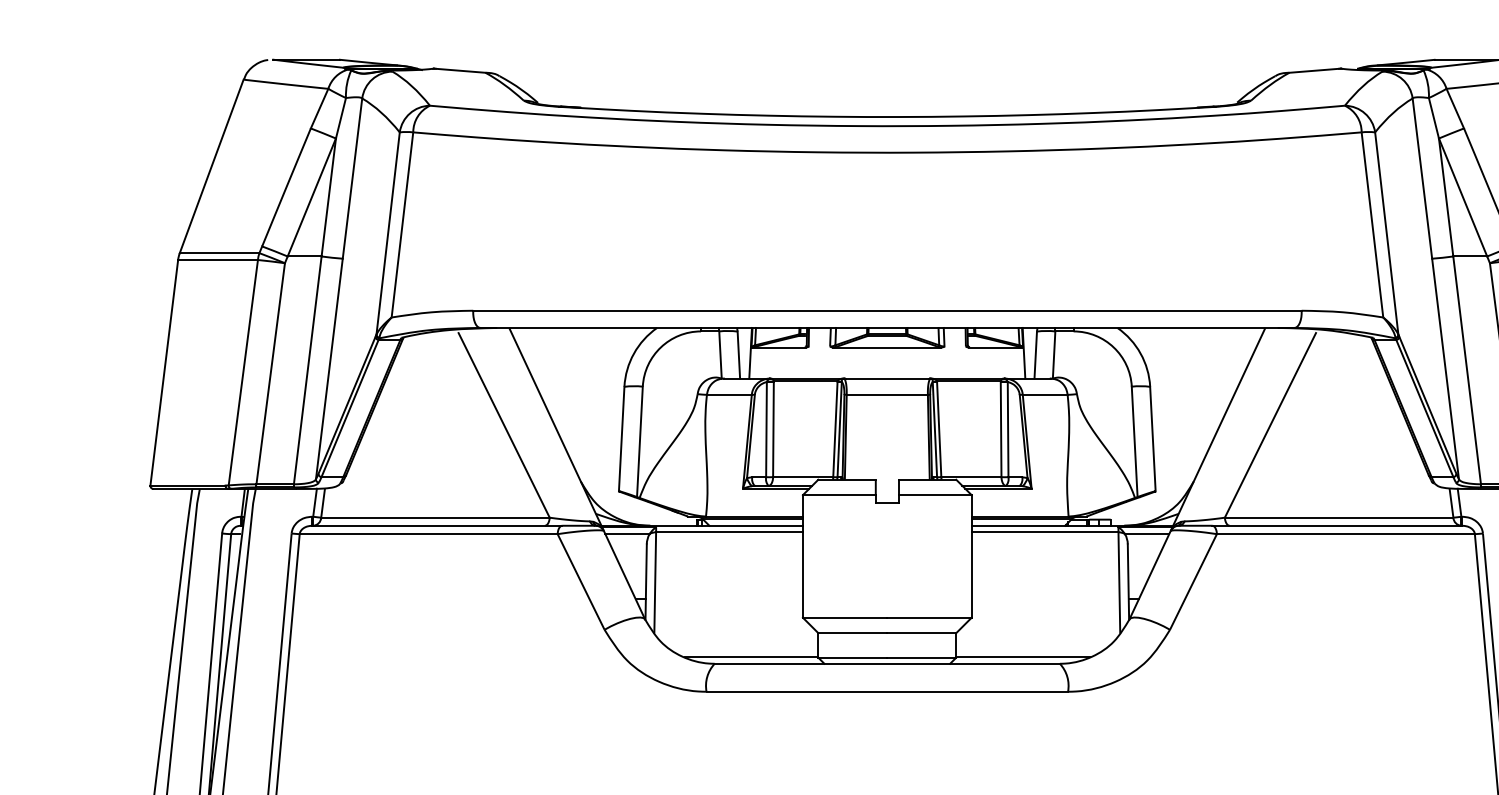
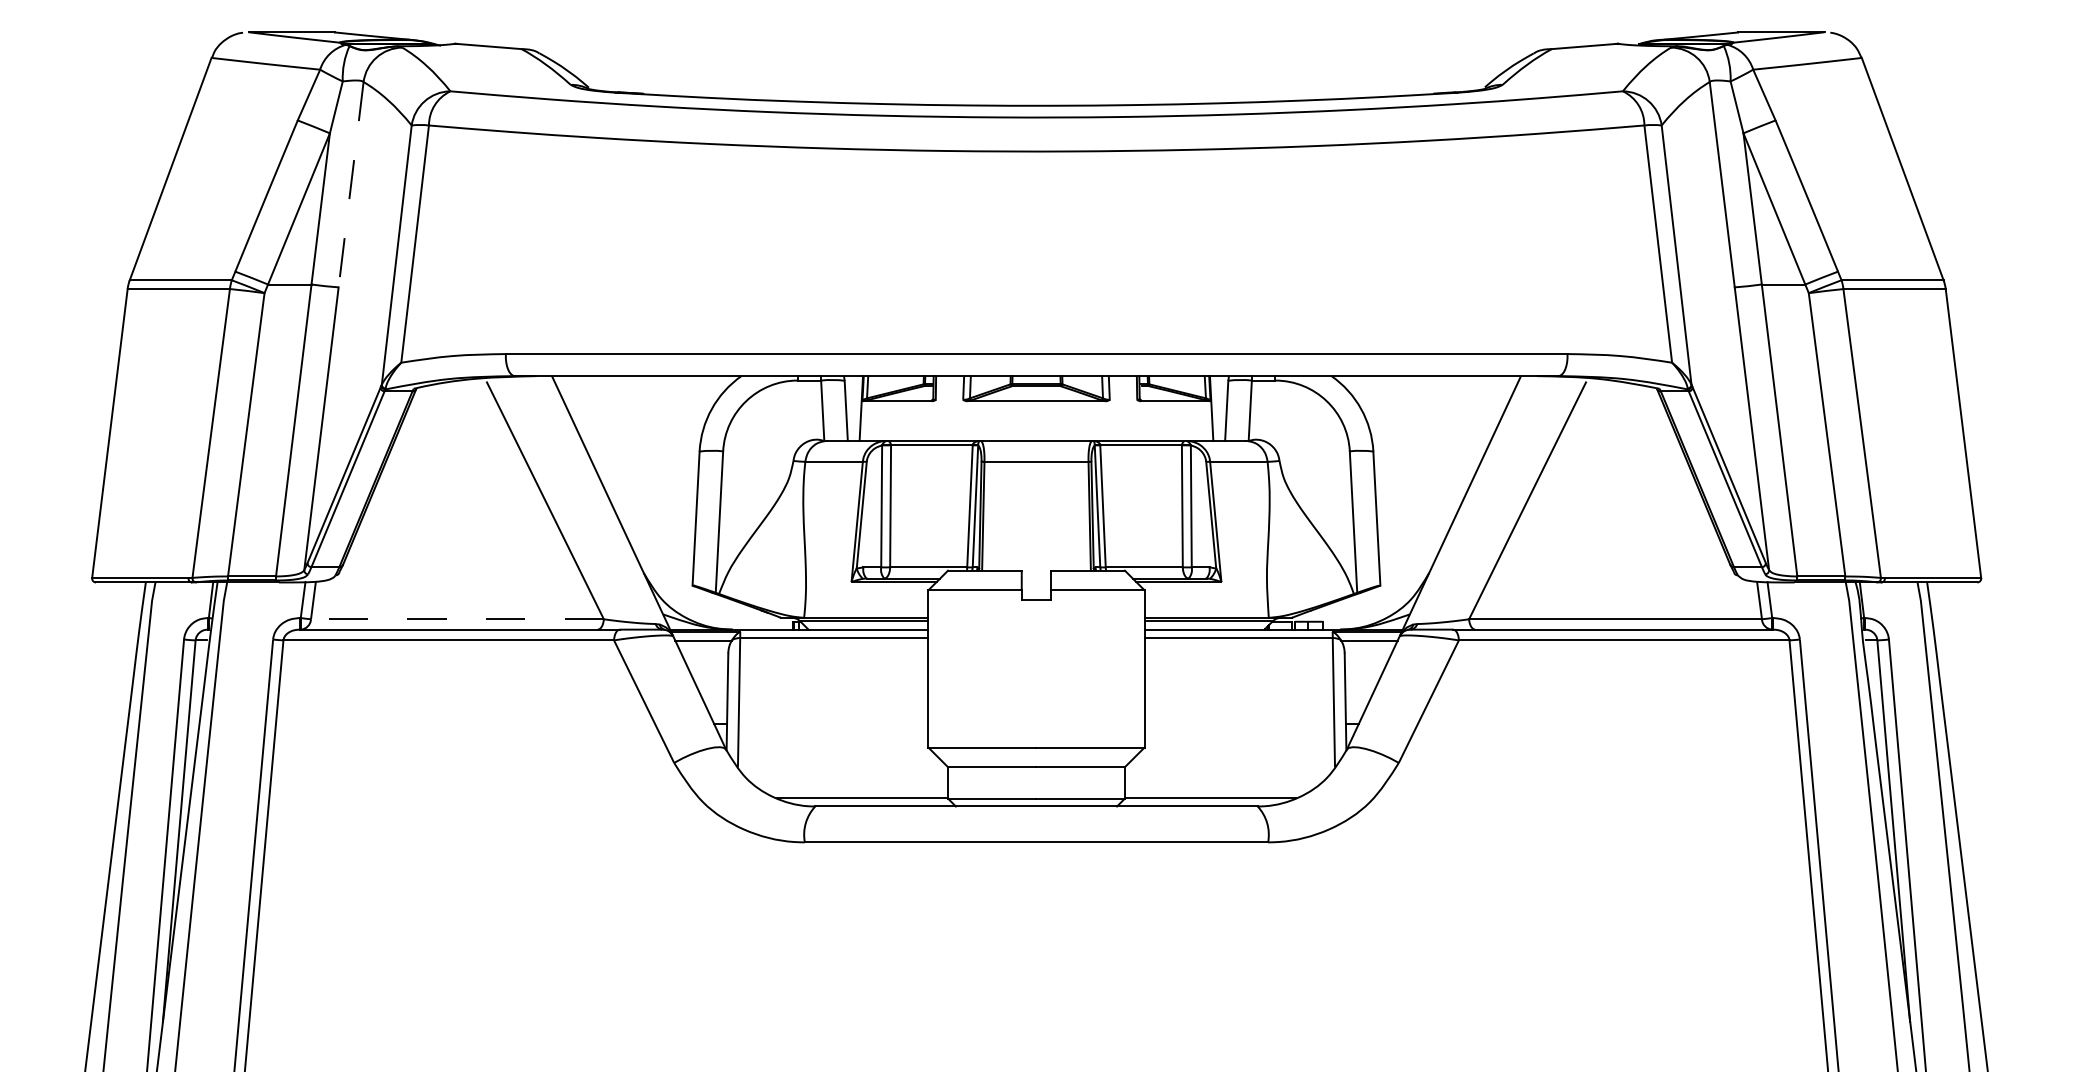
line: (352, 179) -> (351, 185), solid -> dashed
line: (434, 517) -> (456, 619), solid -> dashed

